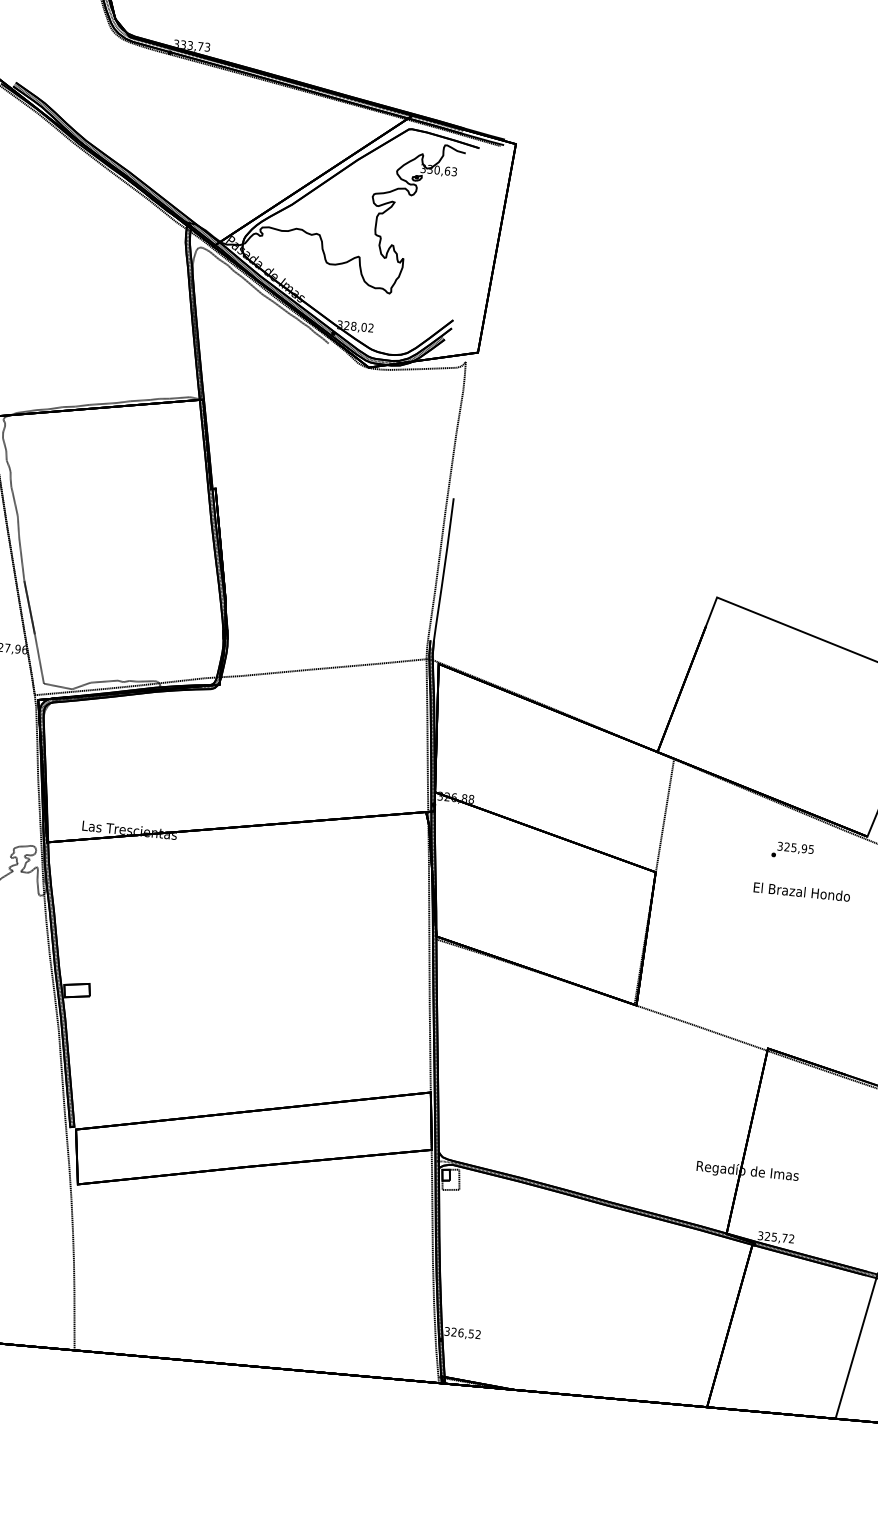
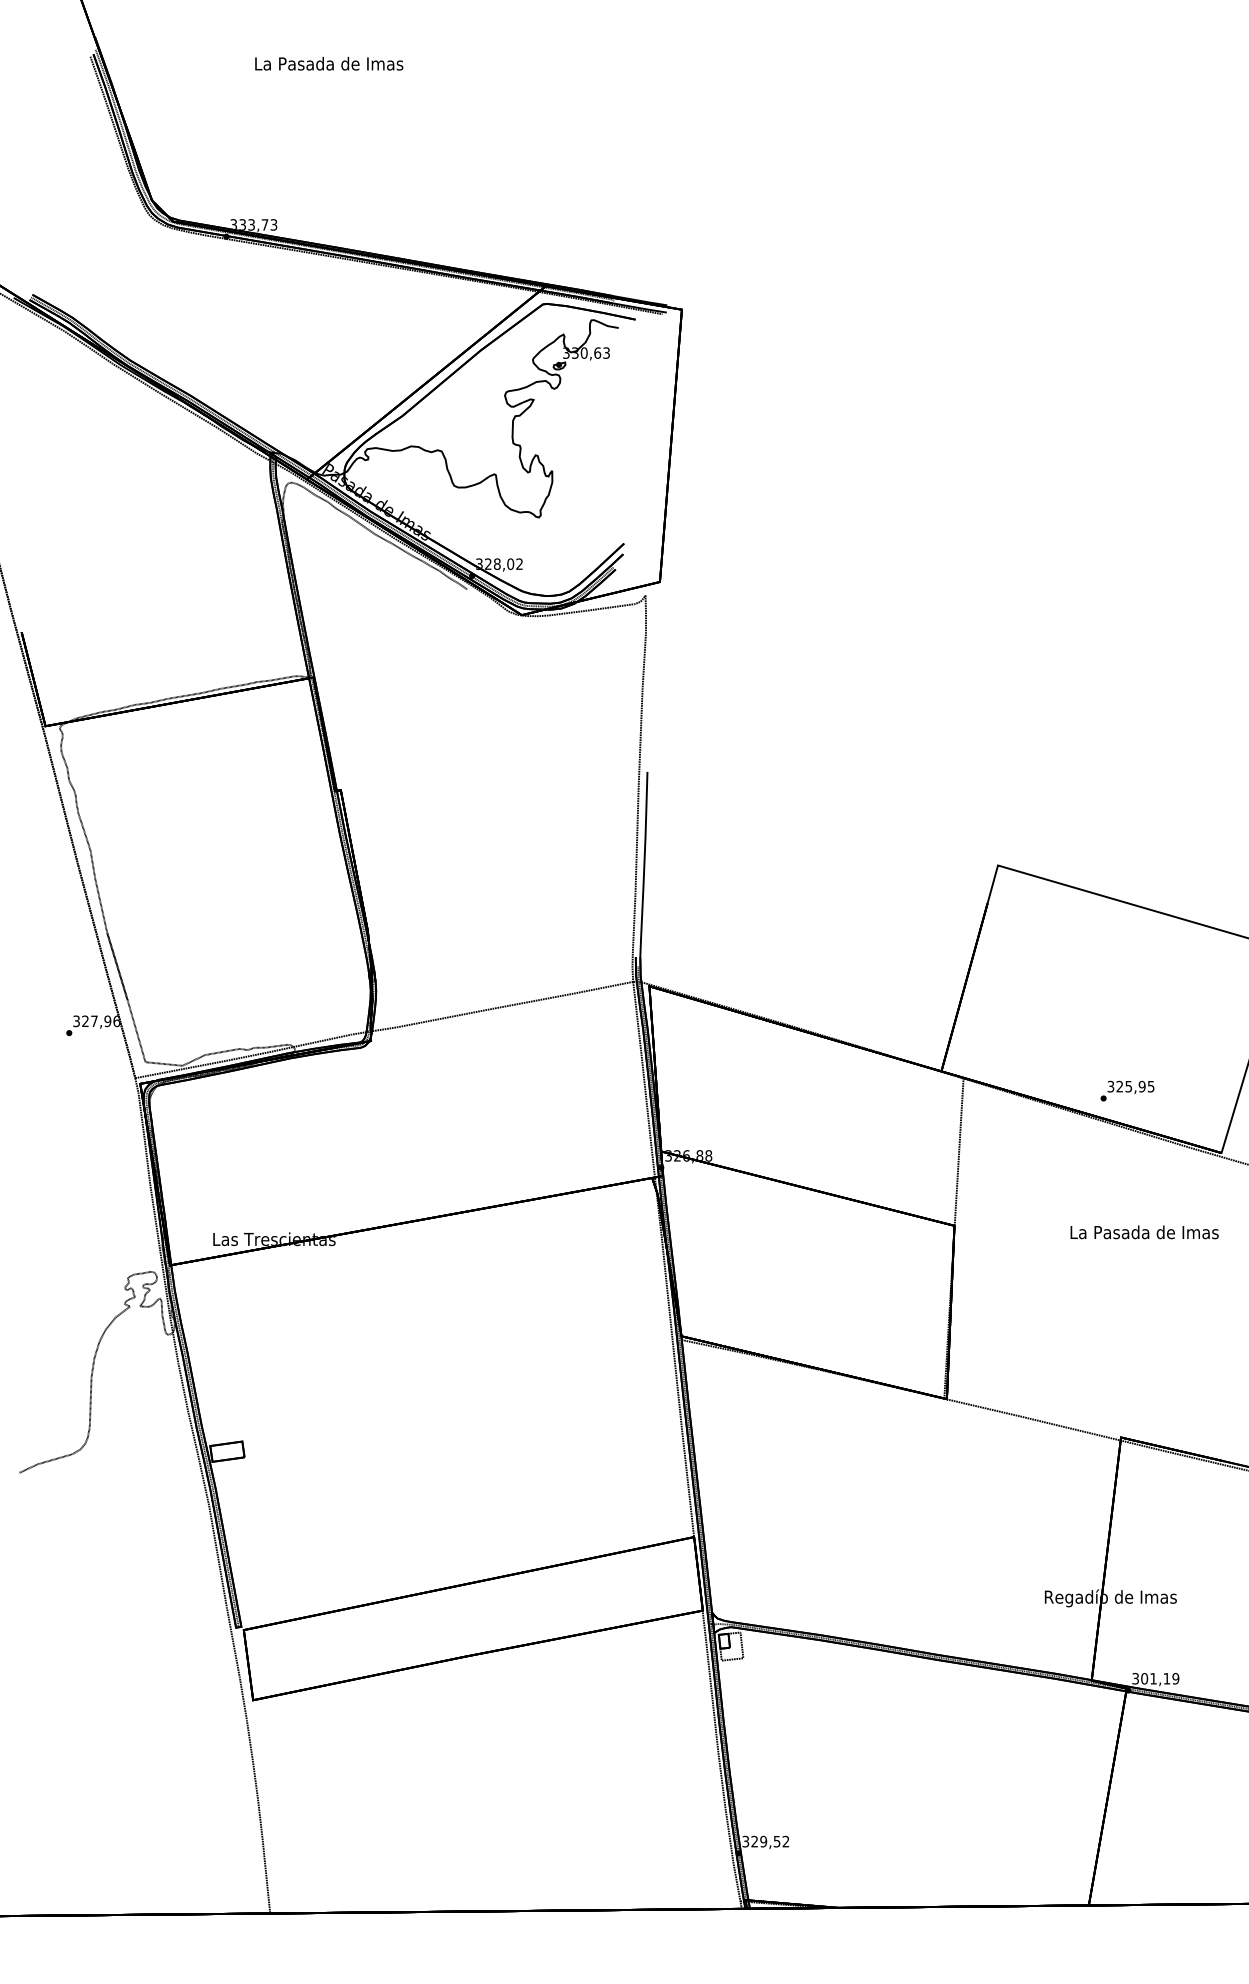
text: (792, 850) -> (1127, 1090), moved
text: (801, 892) -> (1144, 1232), El Brazal Hondo -> La Pasada de Imas
text: (779, 1237) -> (1160, 1678), 325,72 -> 301,19
text: (460, 1332) -> (763, 1841), 326,52 -> 329,52

